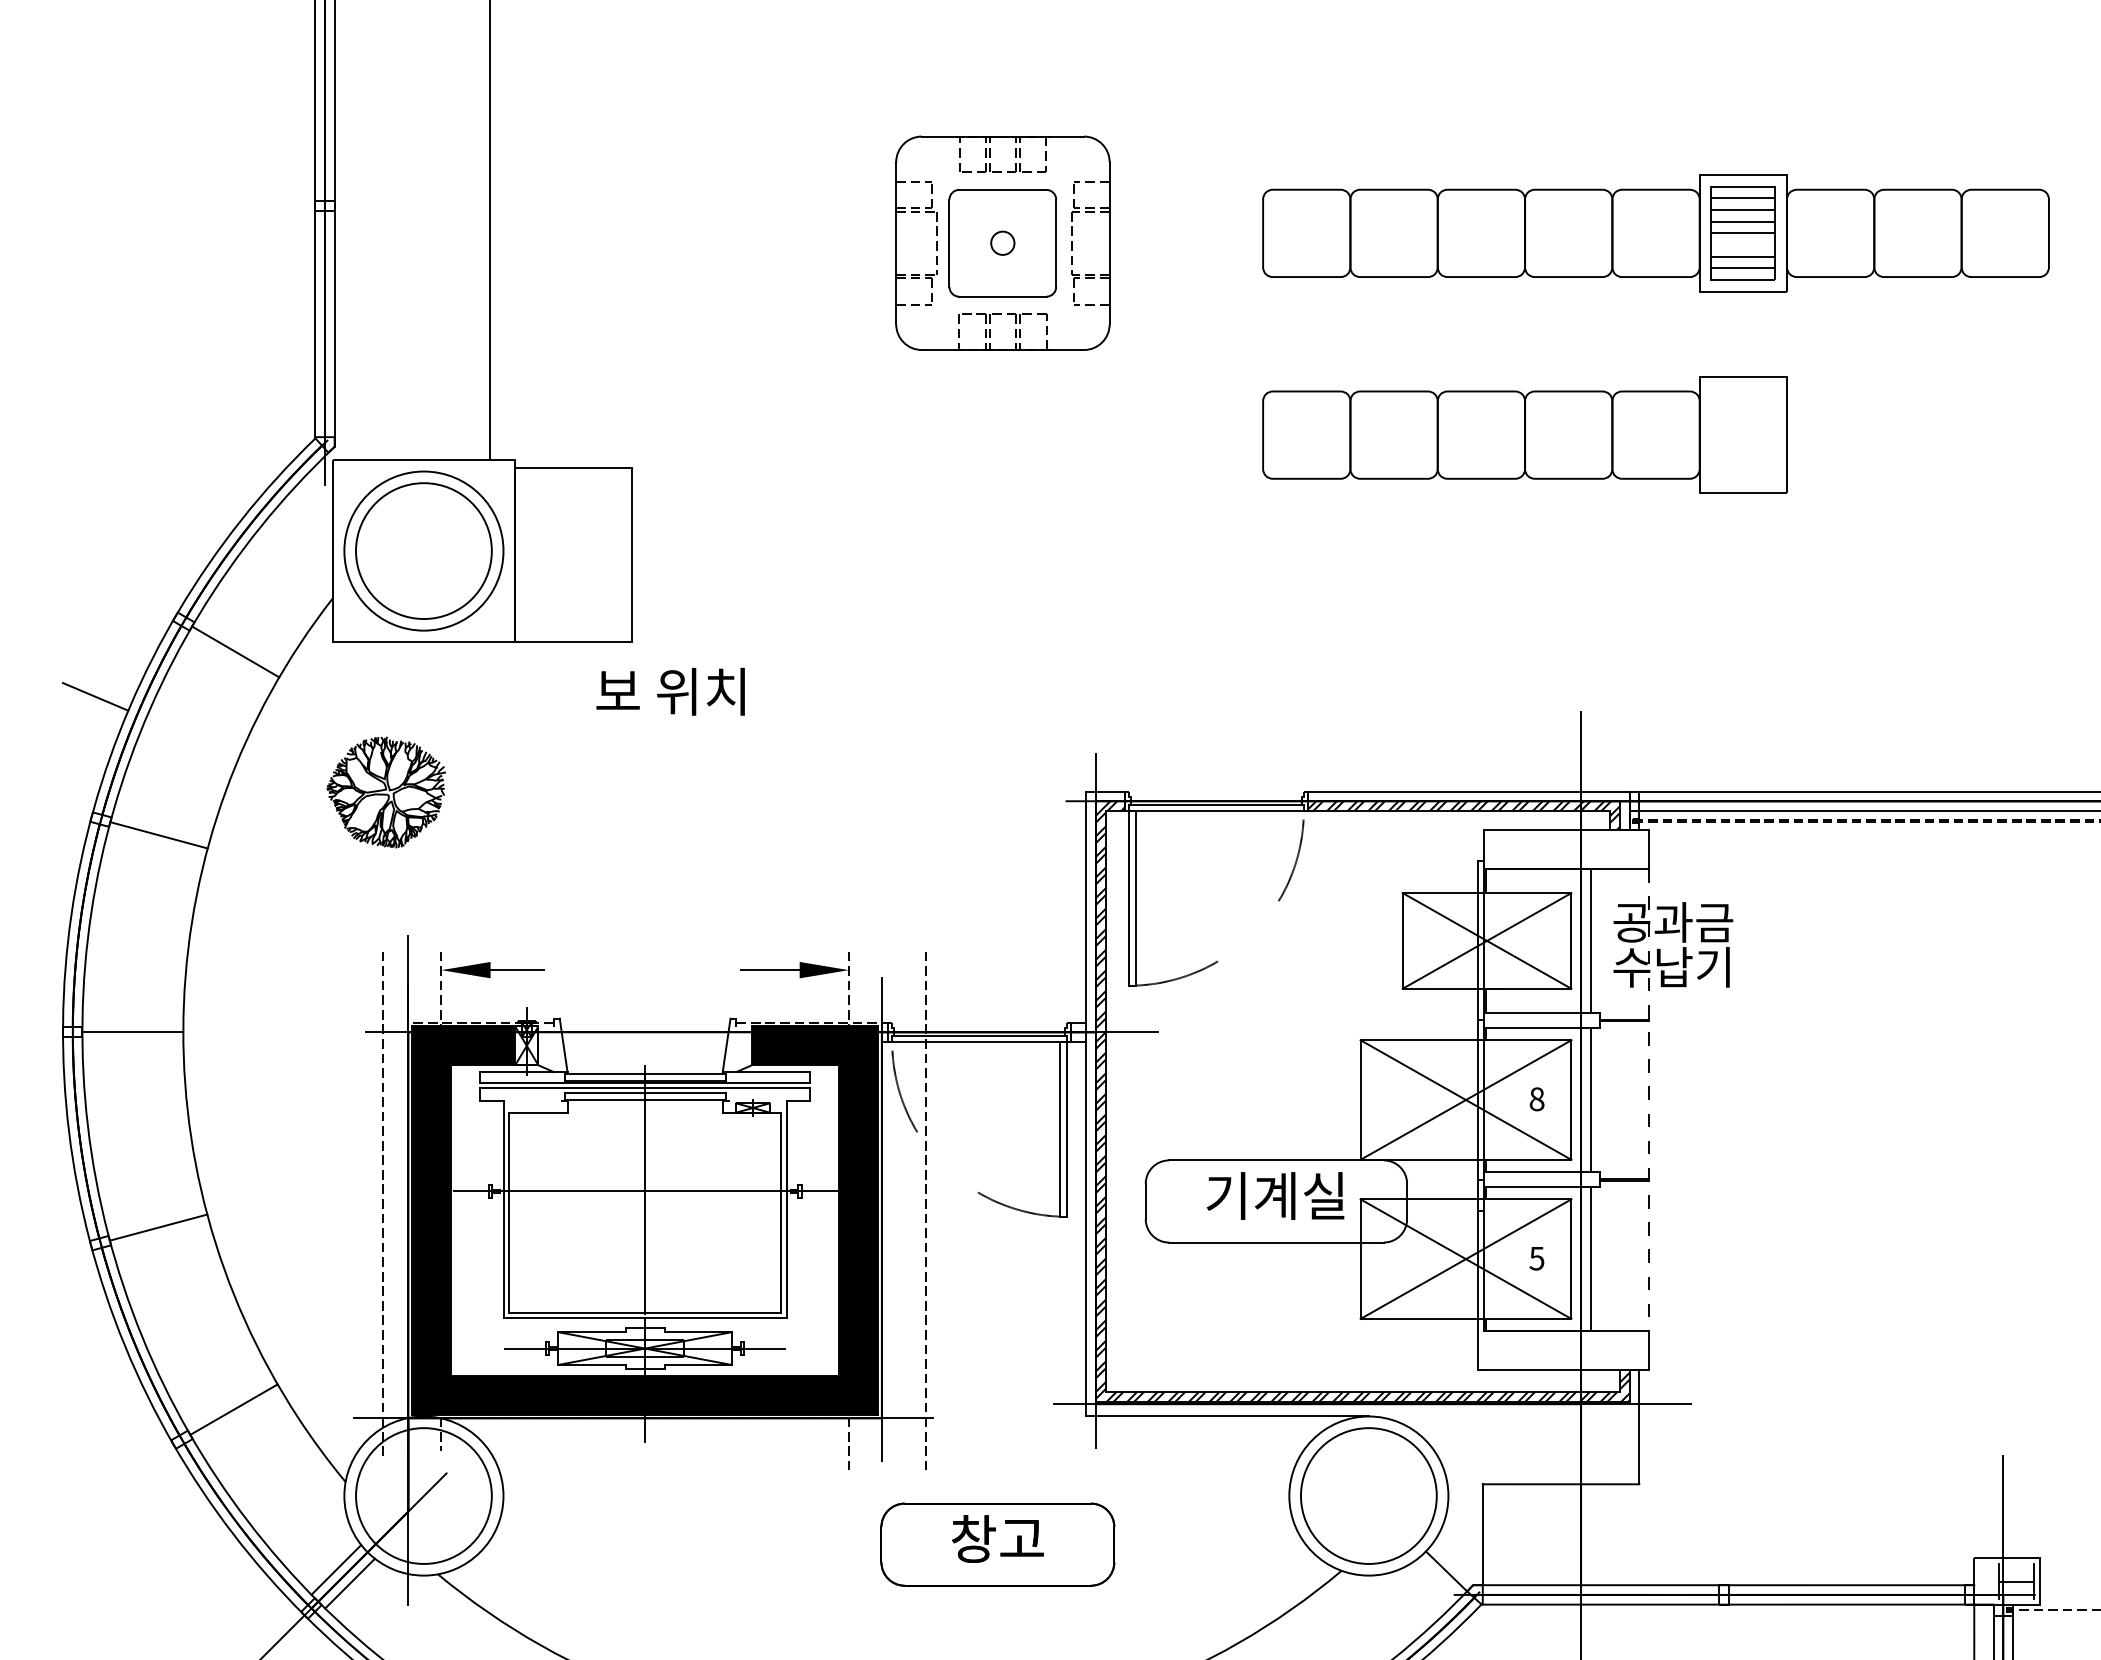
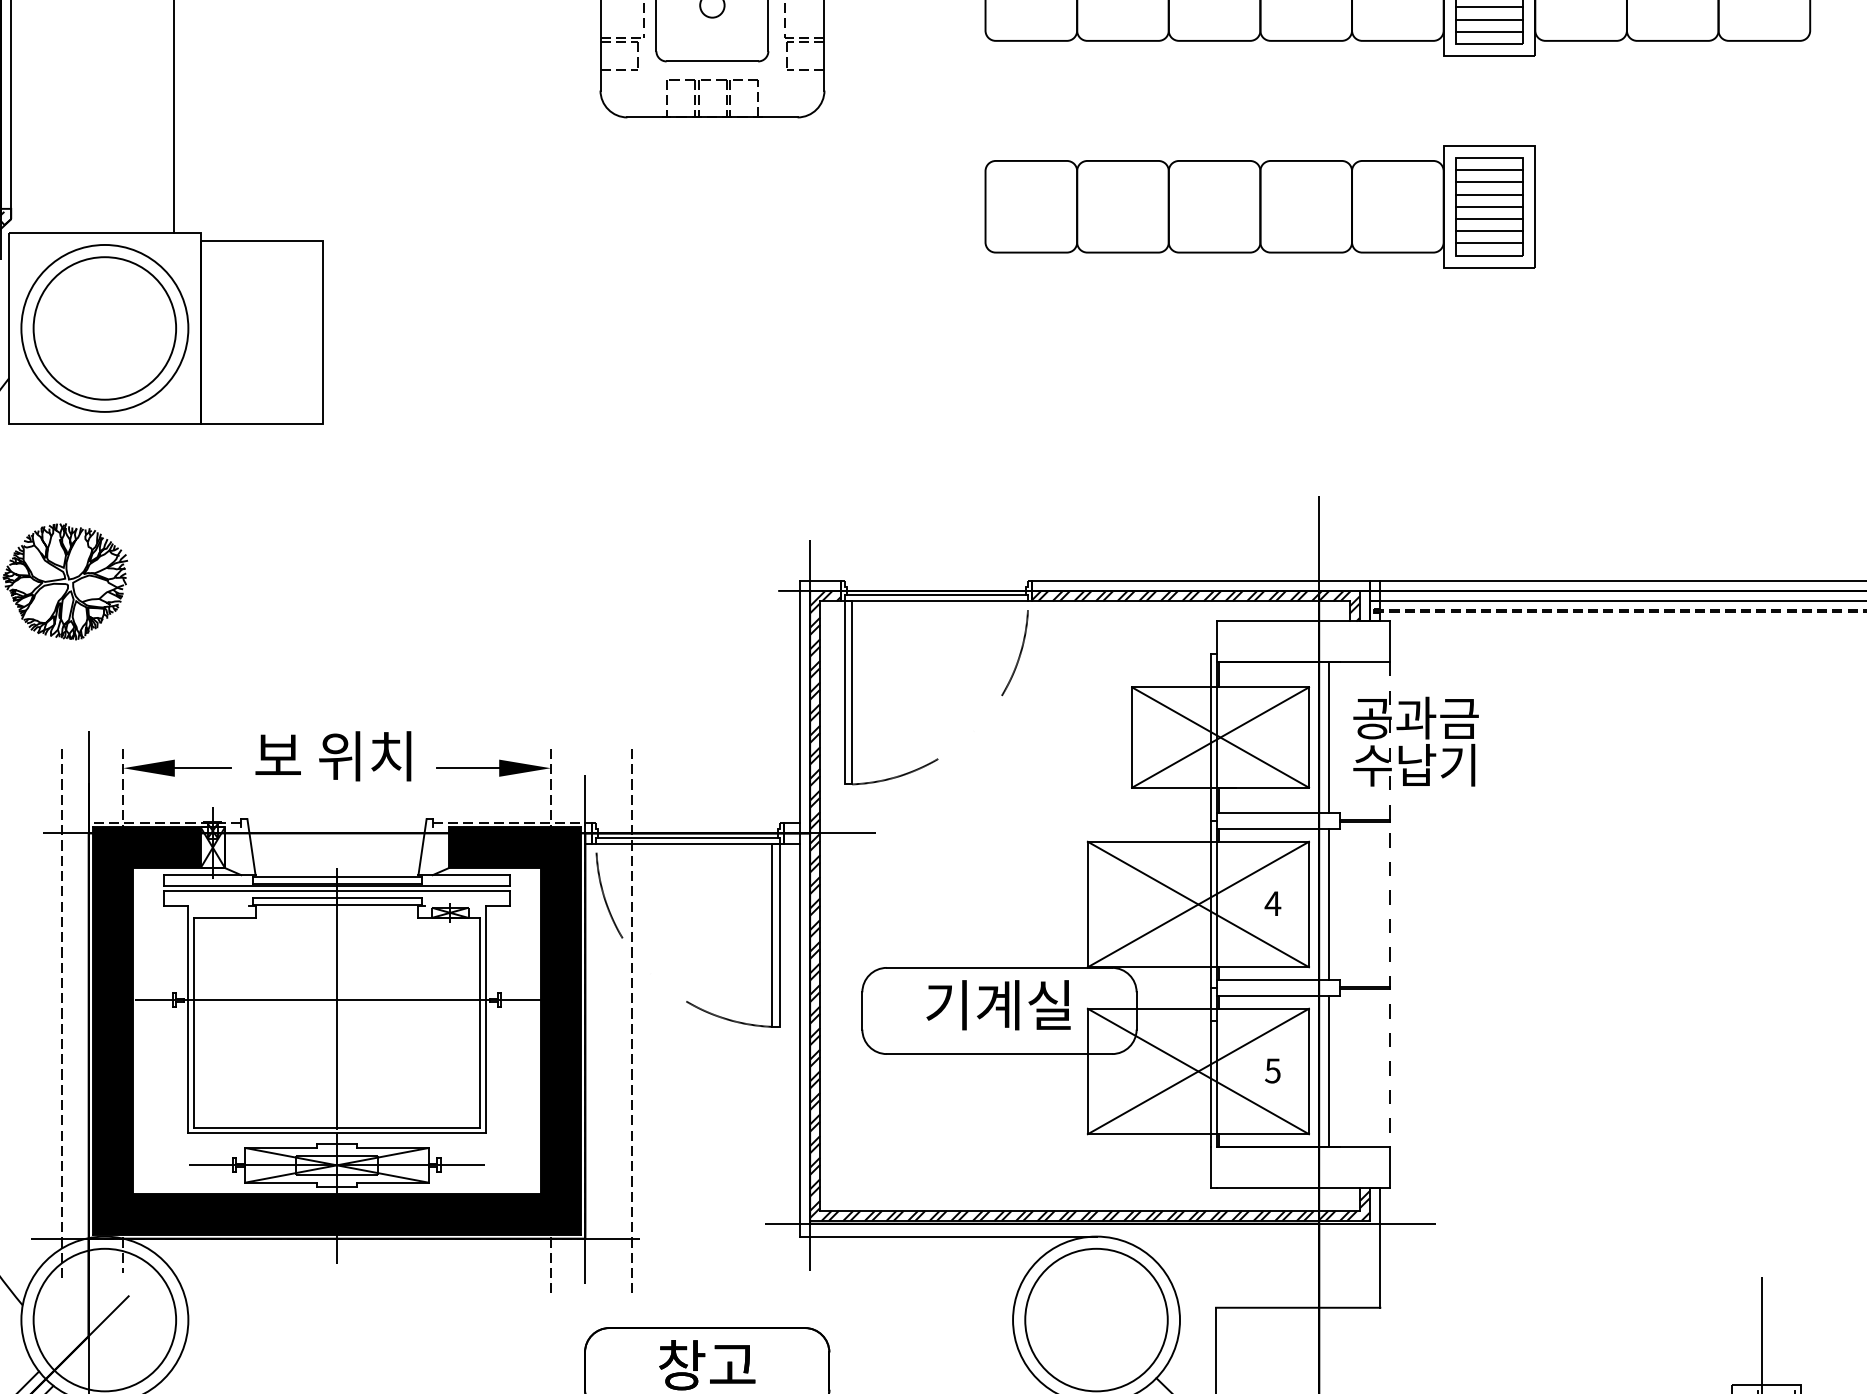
line: (1743, 245) -> (1489, 7), added
part: (1742, 435) -> (1488, 207), added
text: (670, 691) -> (333, 755), moved
text: (1536, 1099) -> (1272, 903), 8 -> 4

